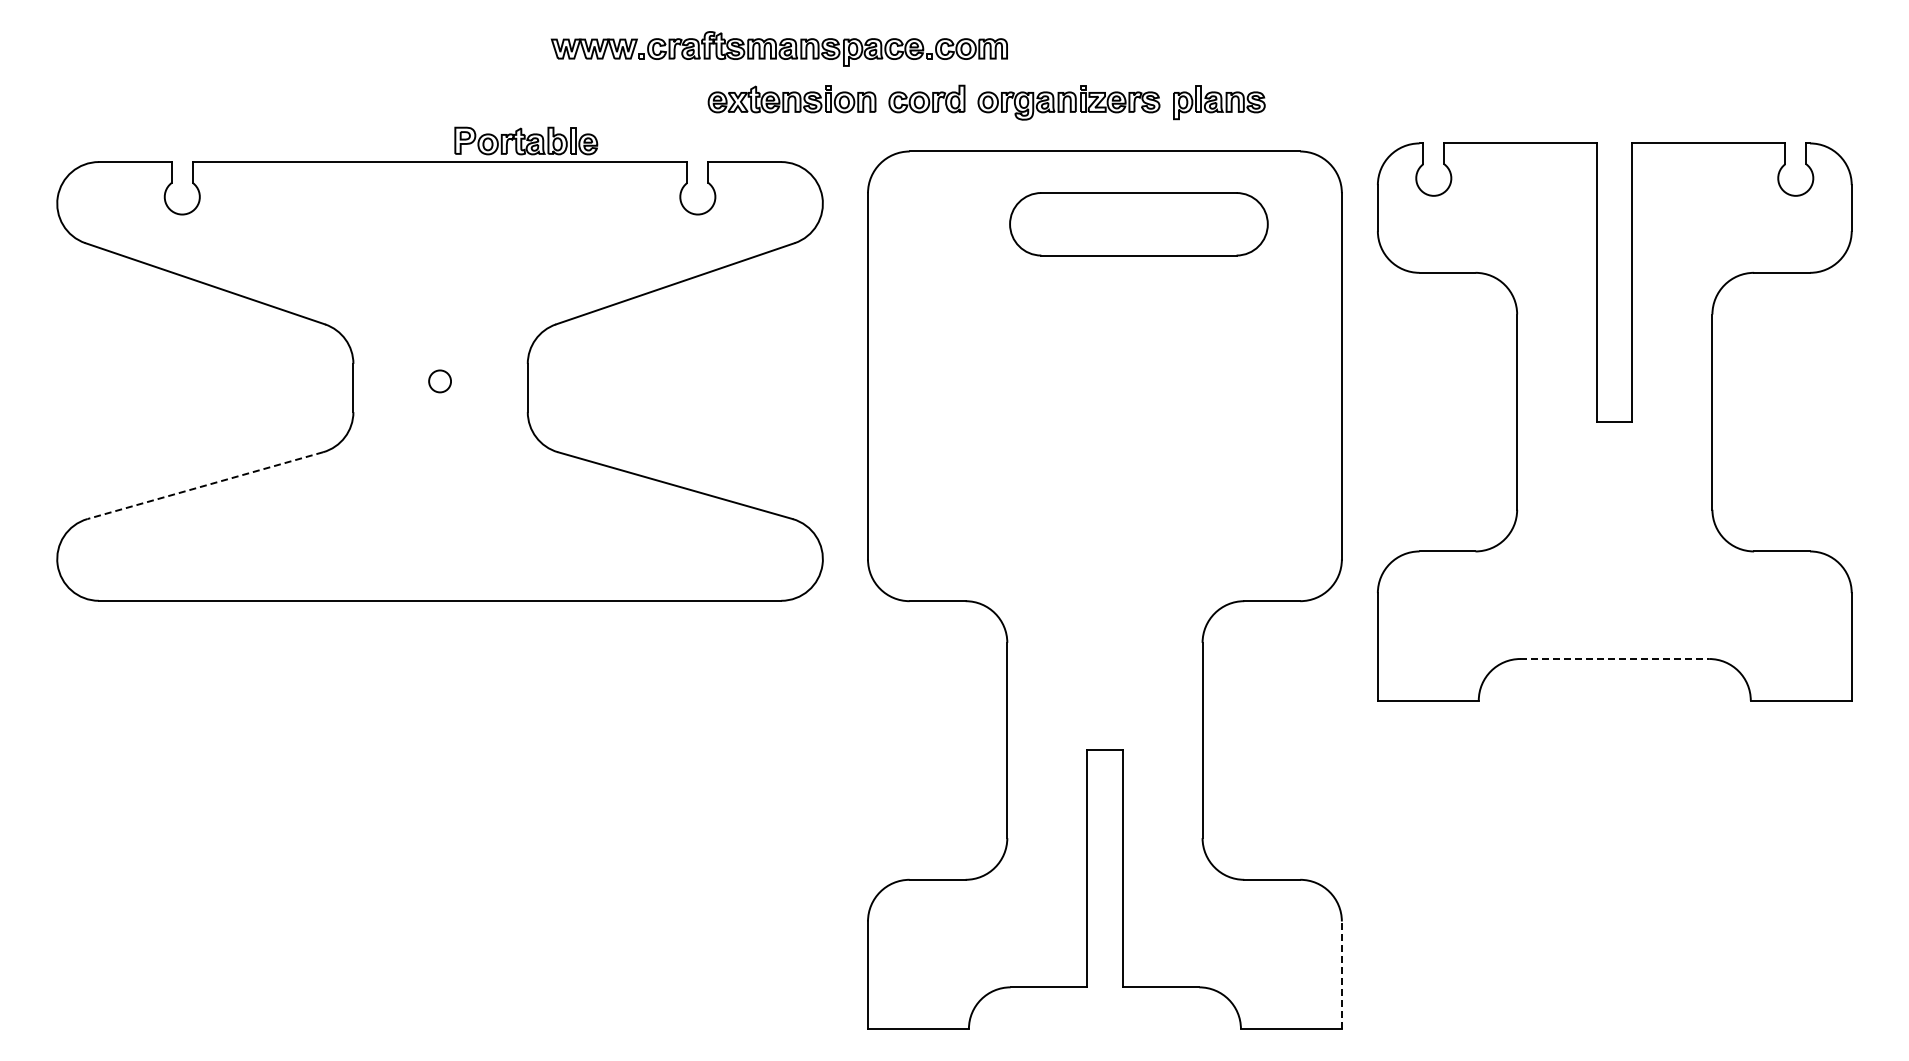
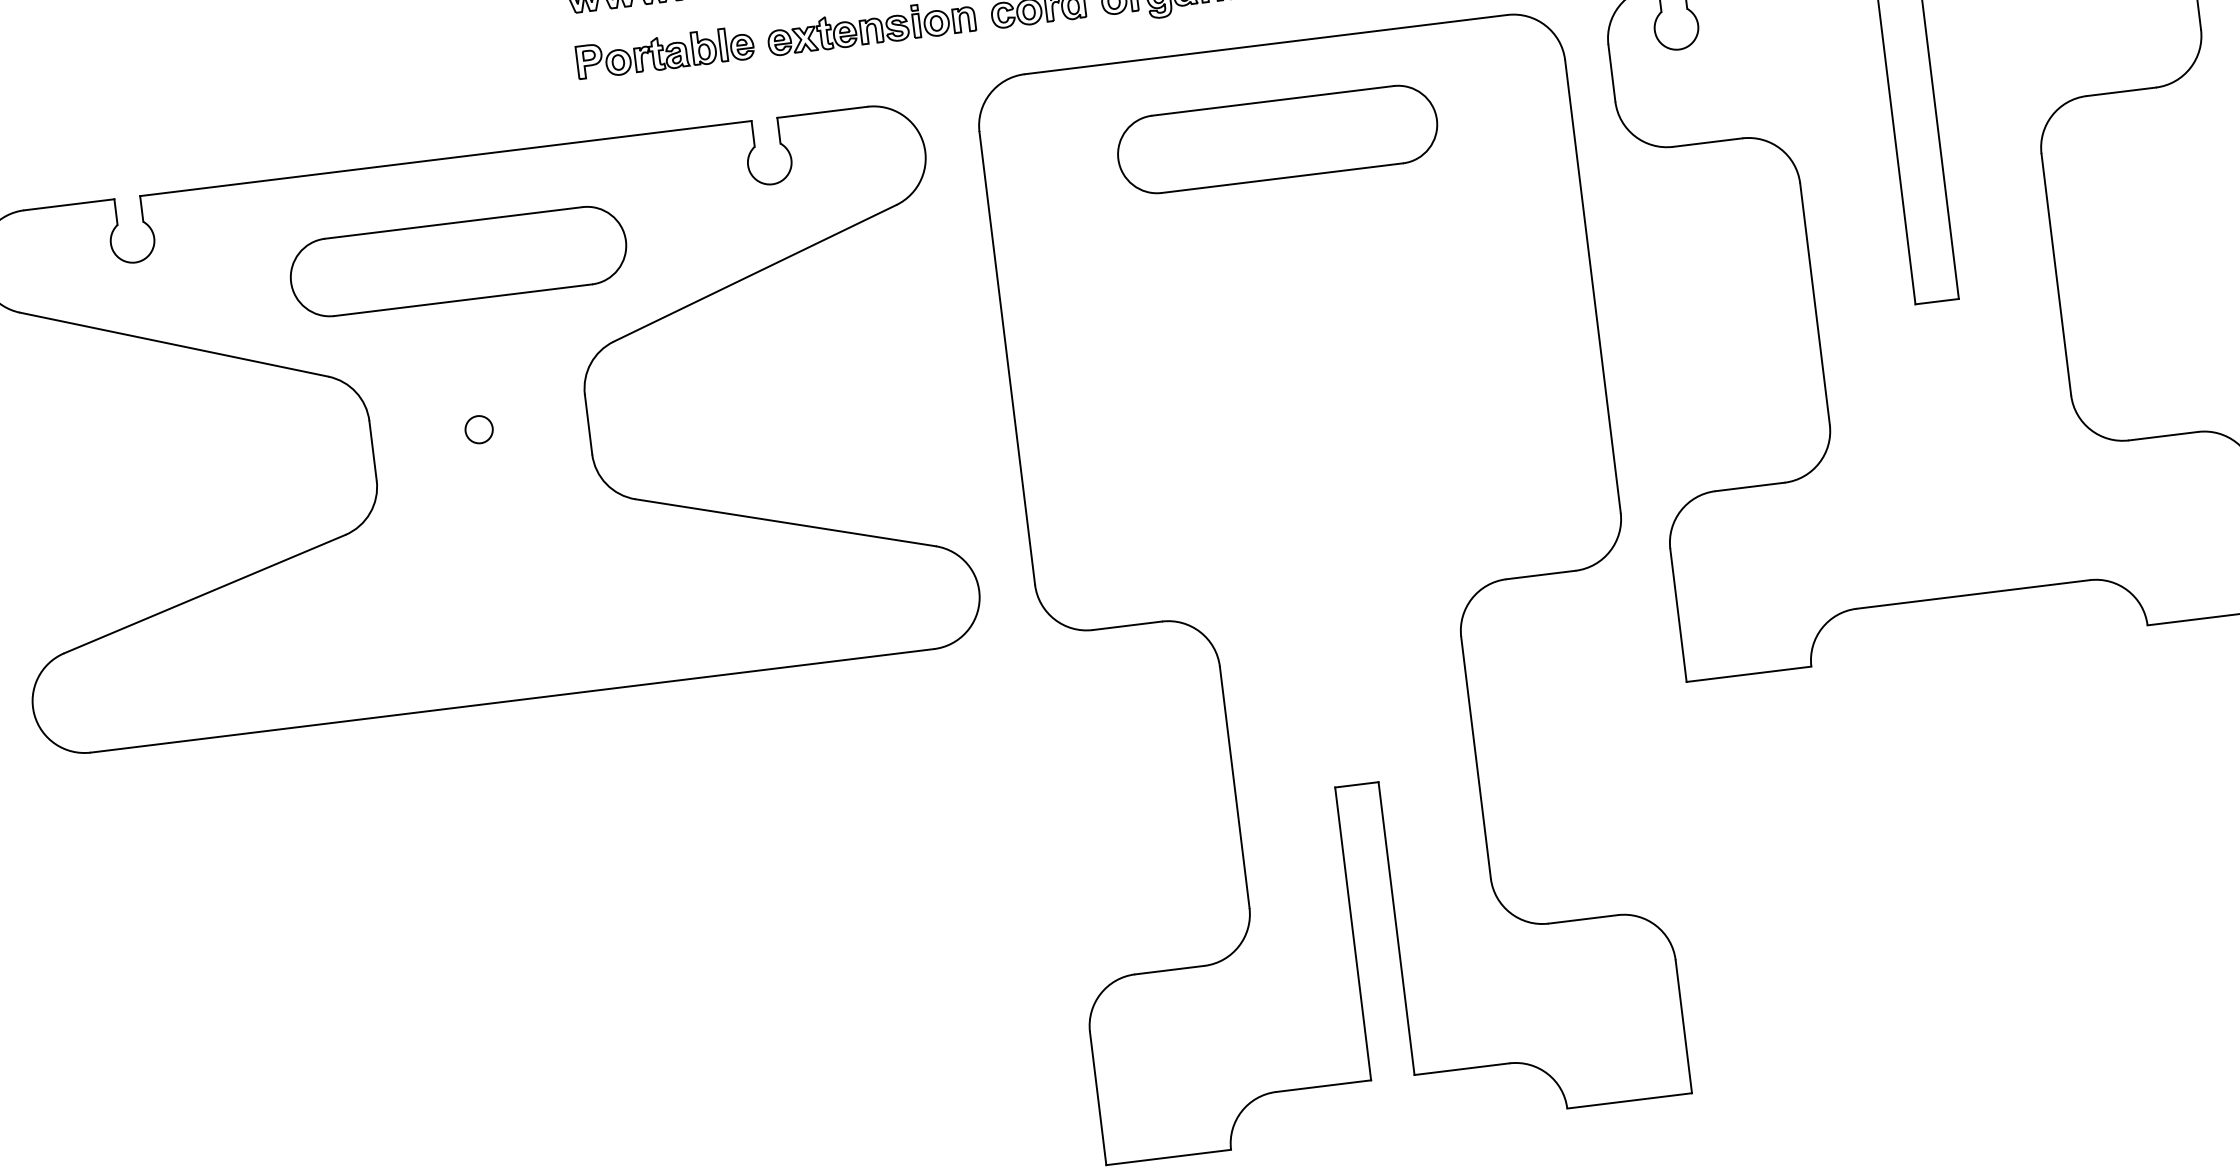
part: (526, 140) -> (665, 51), moved
part: (1138, 224) -> (1277, 139), moved
part: (439, 245) -> (457, 261), added
line: (204, 485) -> (203, 594), dashed -> solid
line: (1615, 659) -> (1974, 594), dashed -> solid
line: (1341, 975) -> (1683, 1027), dashed -> solid

